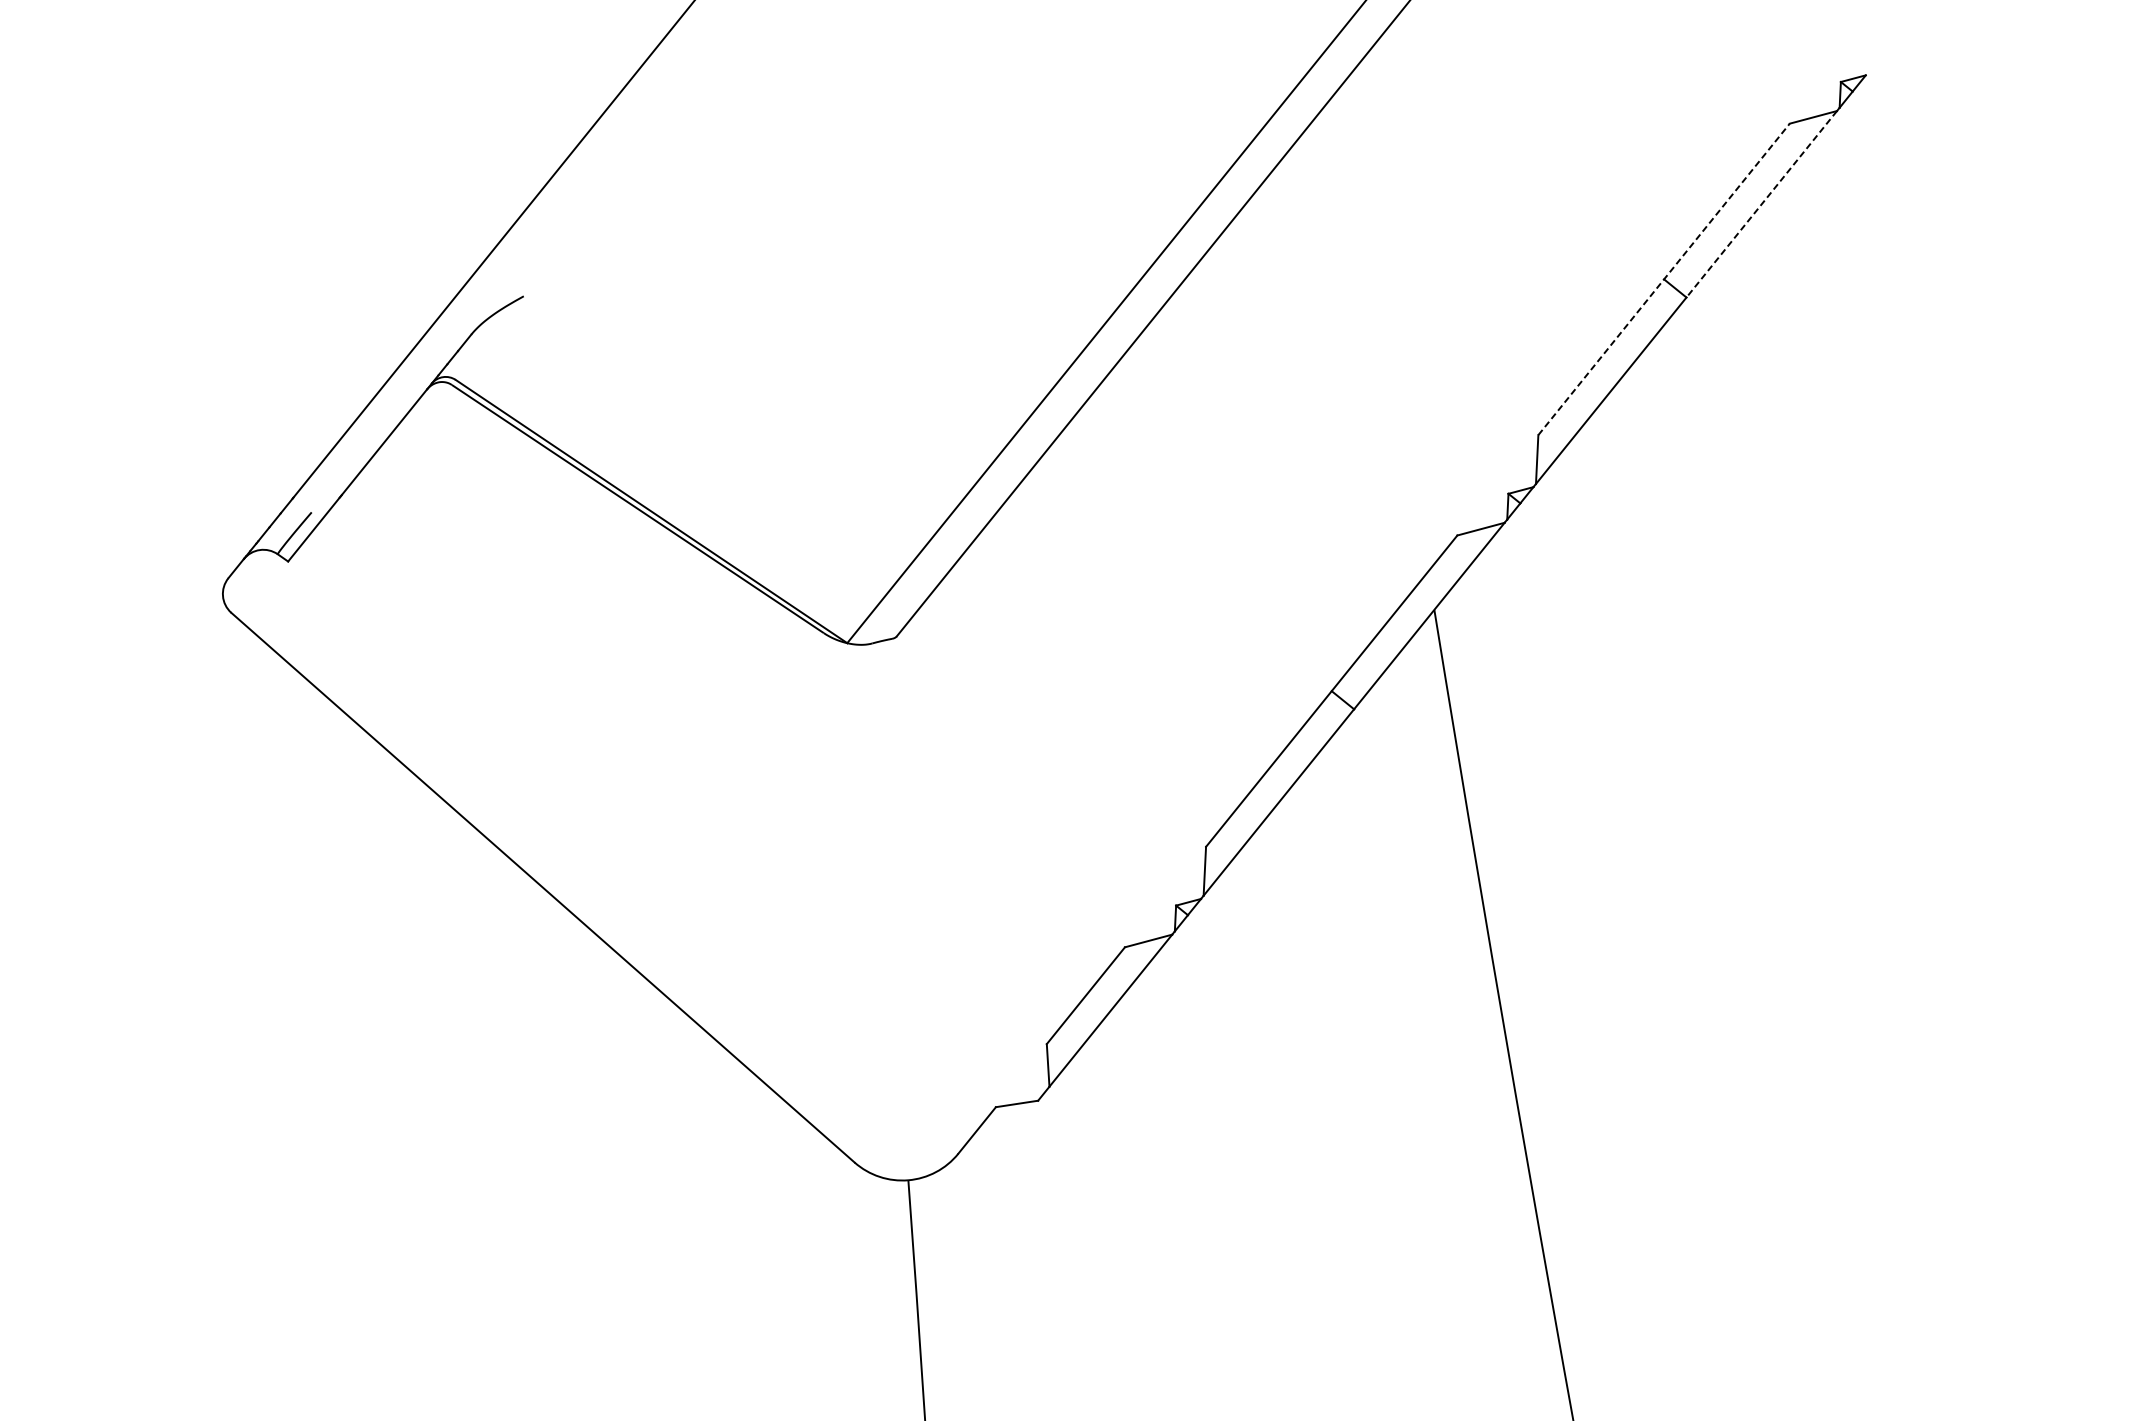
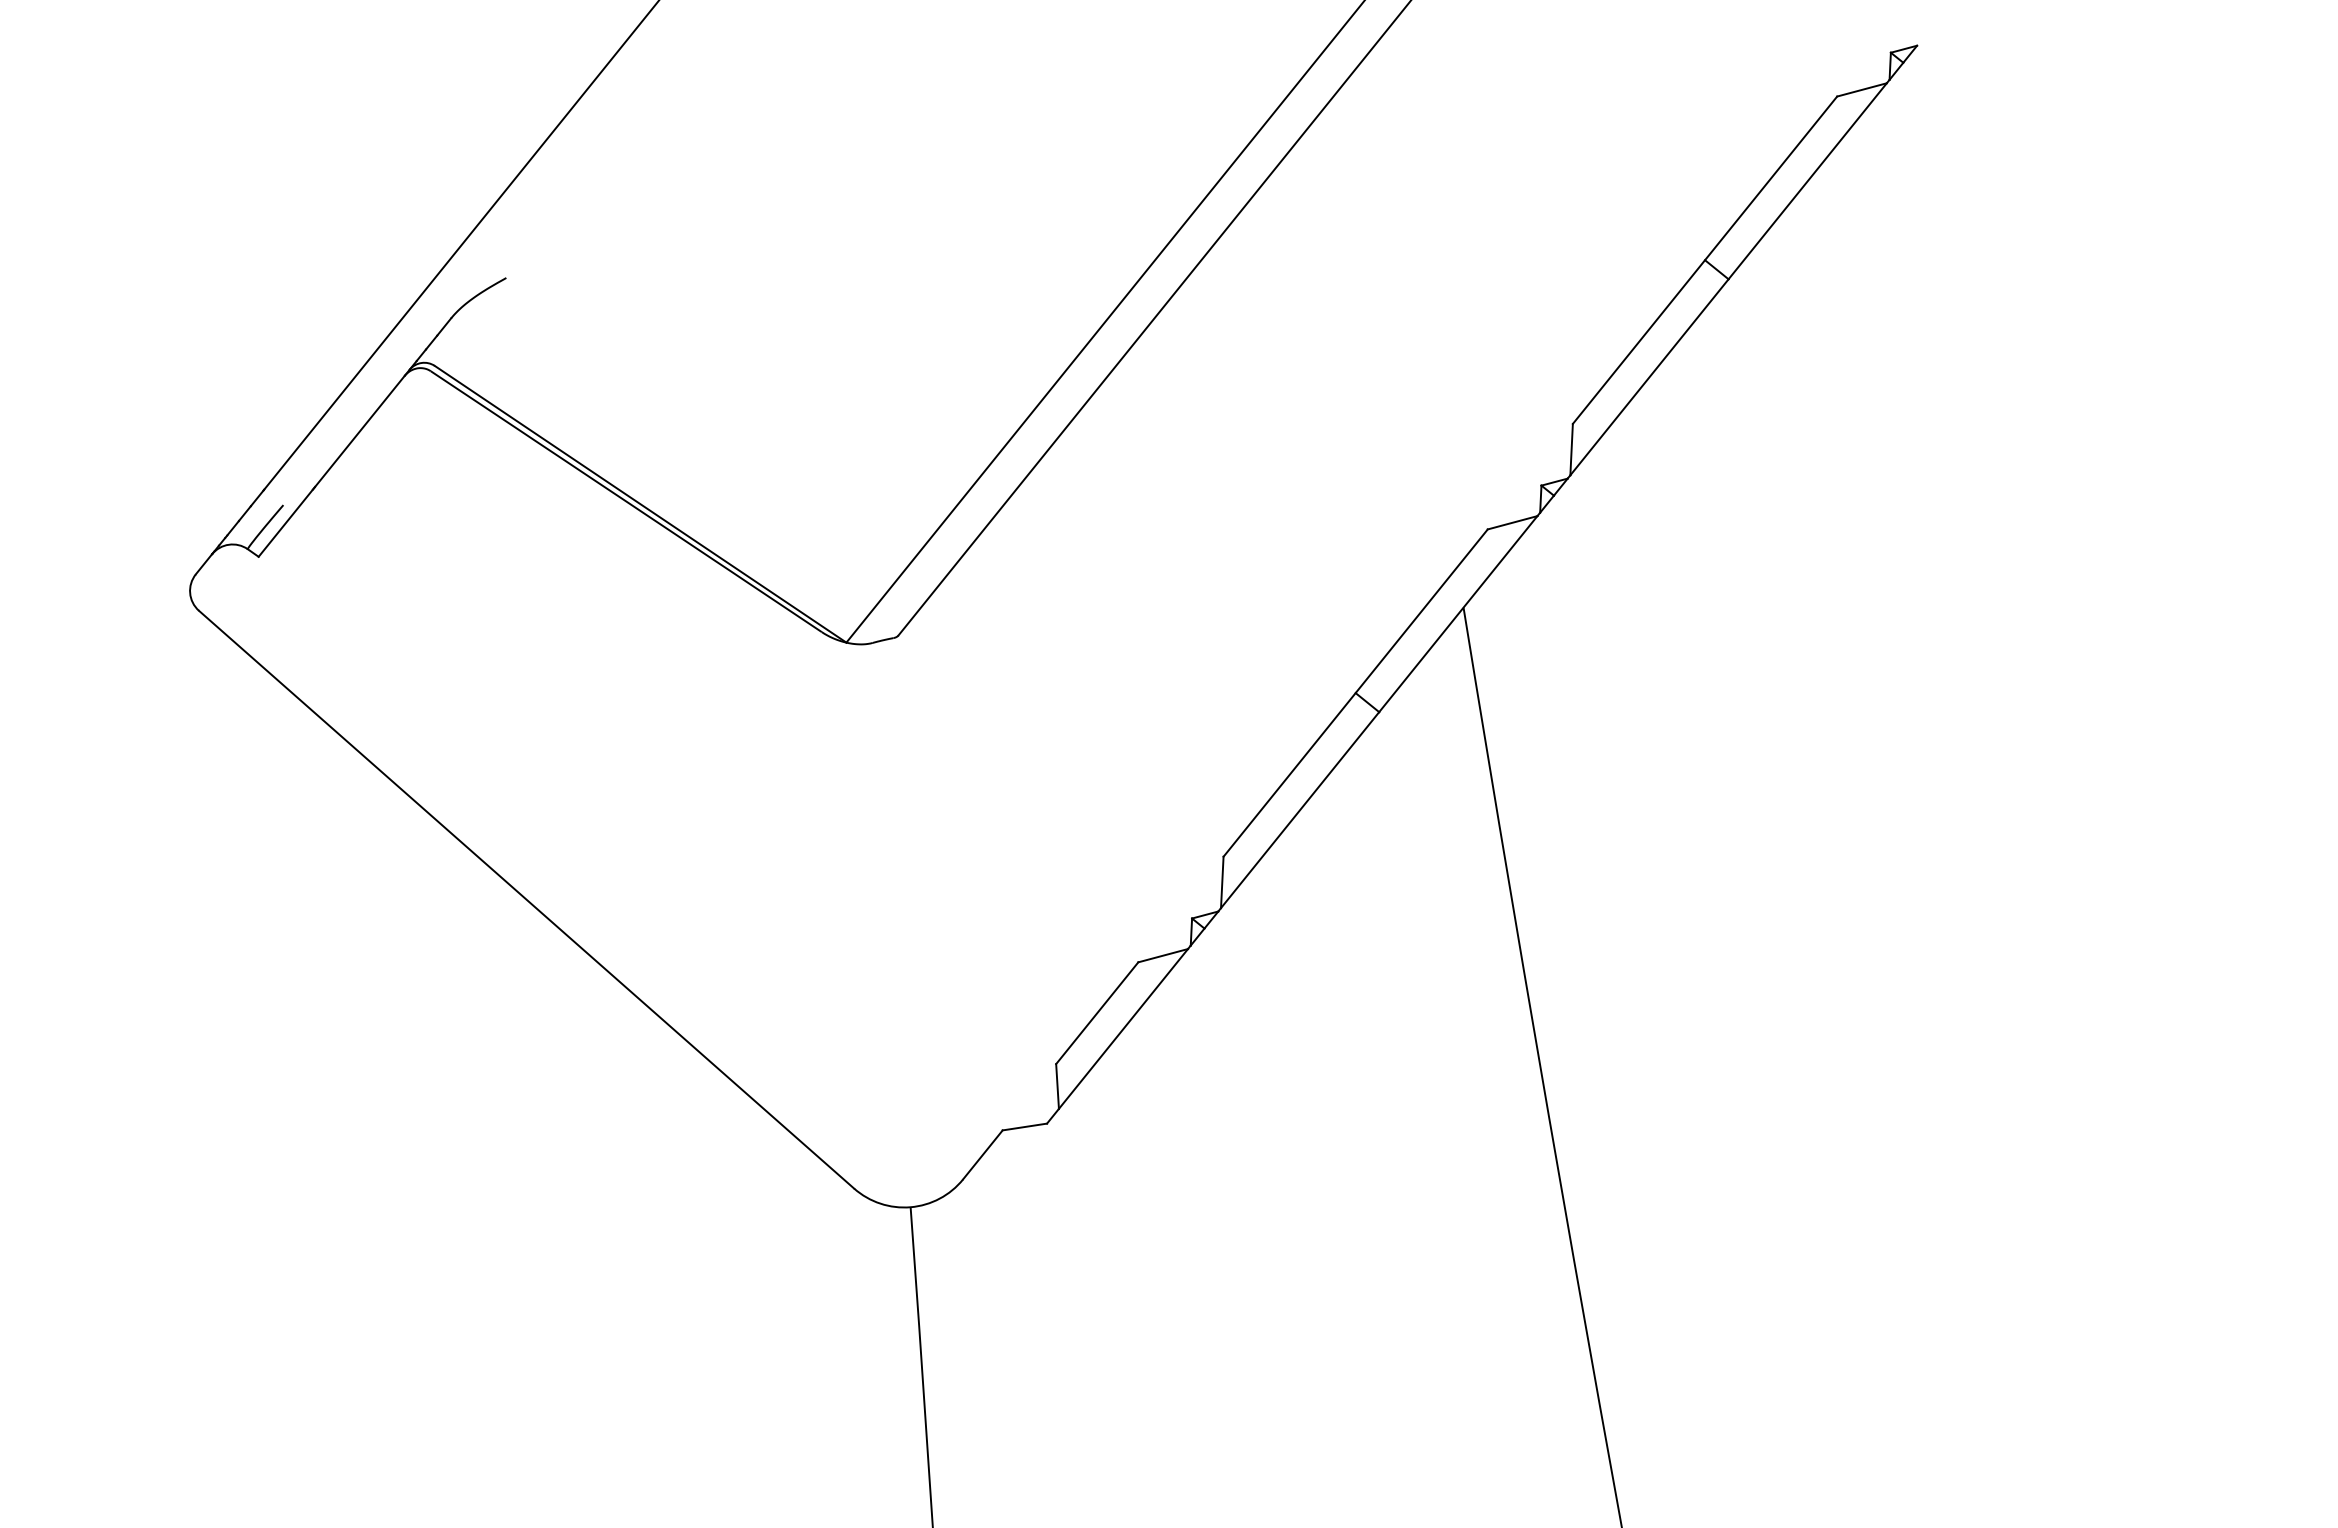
line: (1761, 204) -> (1807, 181), dashed -> solid
line: (1664, 278) -> (1705, 259), dashed -> solid

